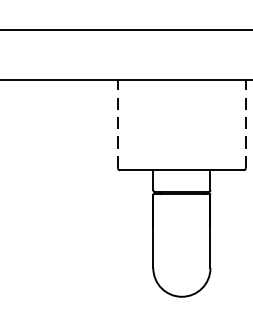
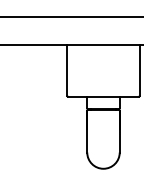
line: (118, 123) -> (67, 70), dashed -> solid
line: (245, 123) -> (139, 70), dashed -> solid

